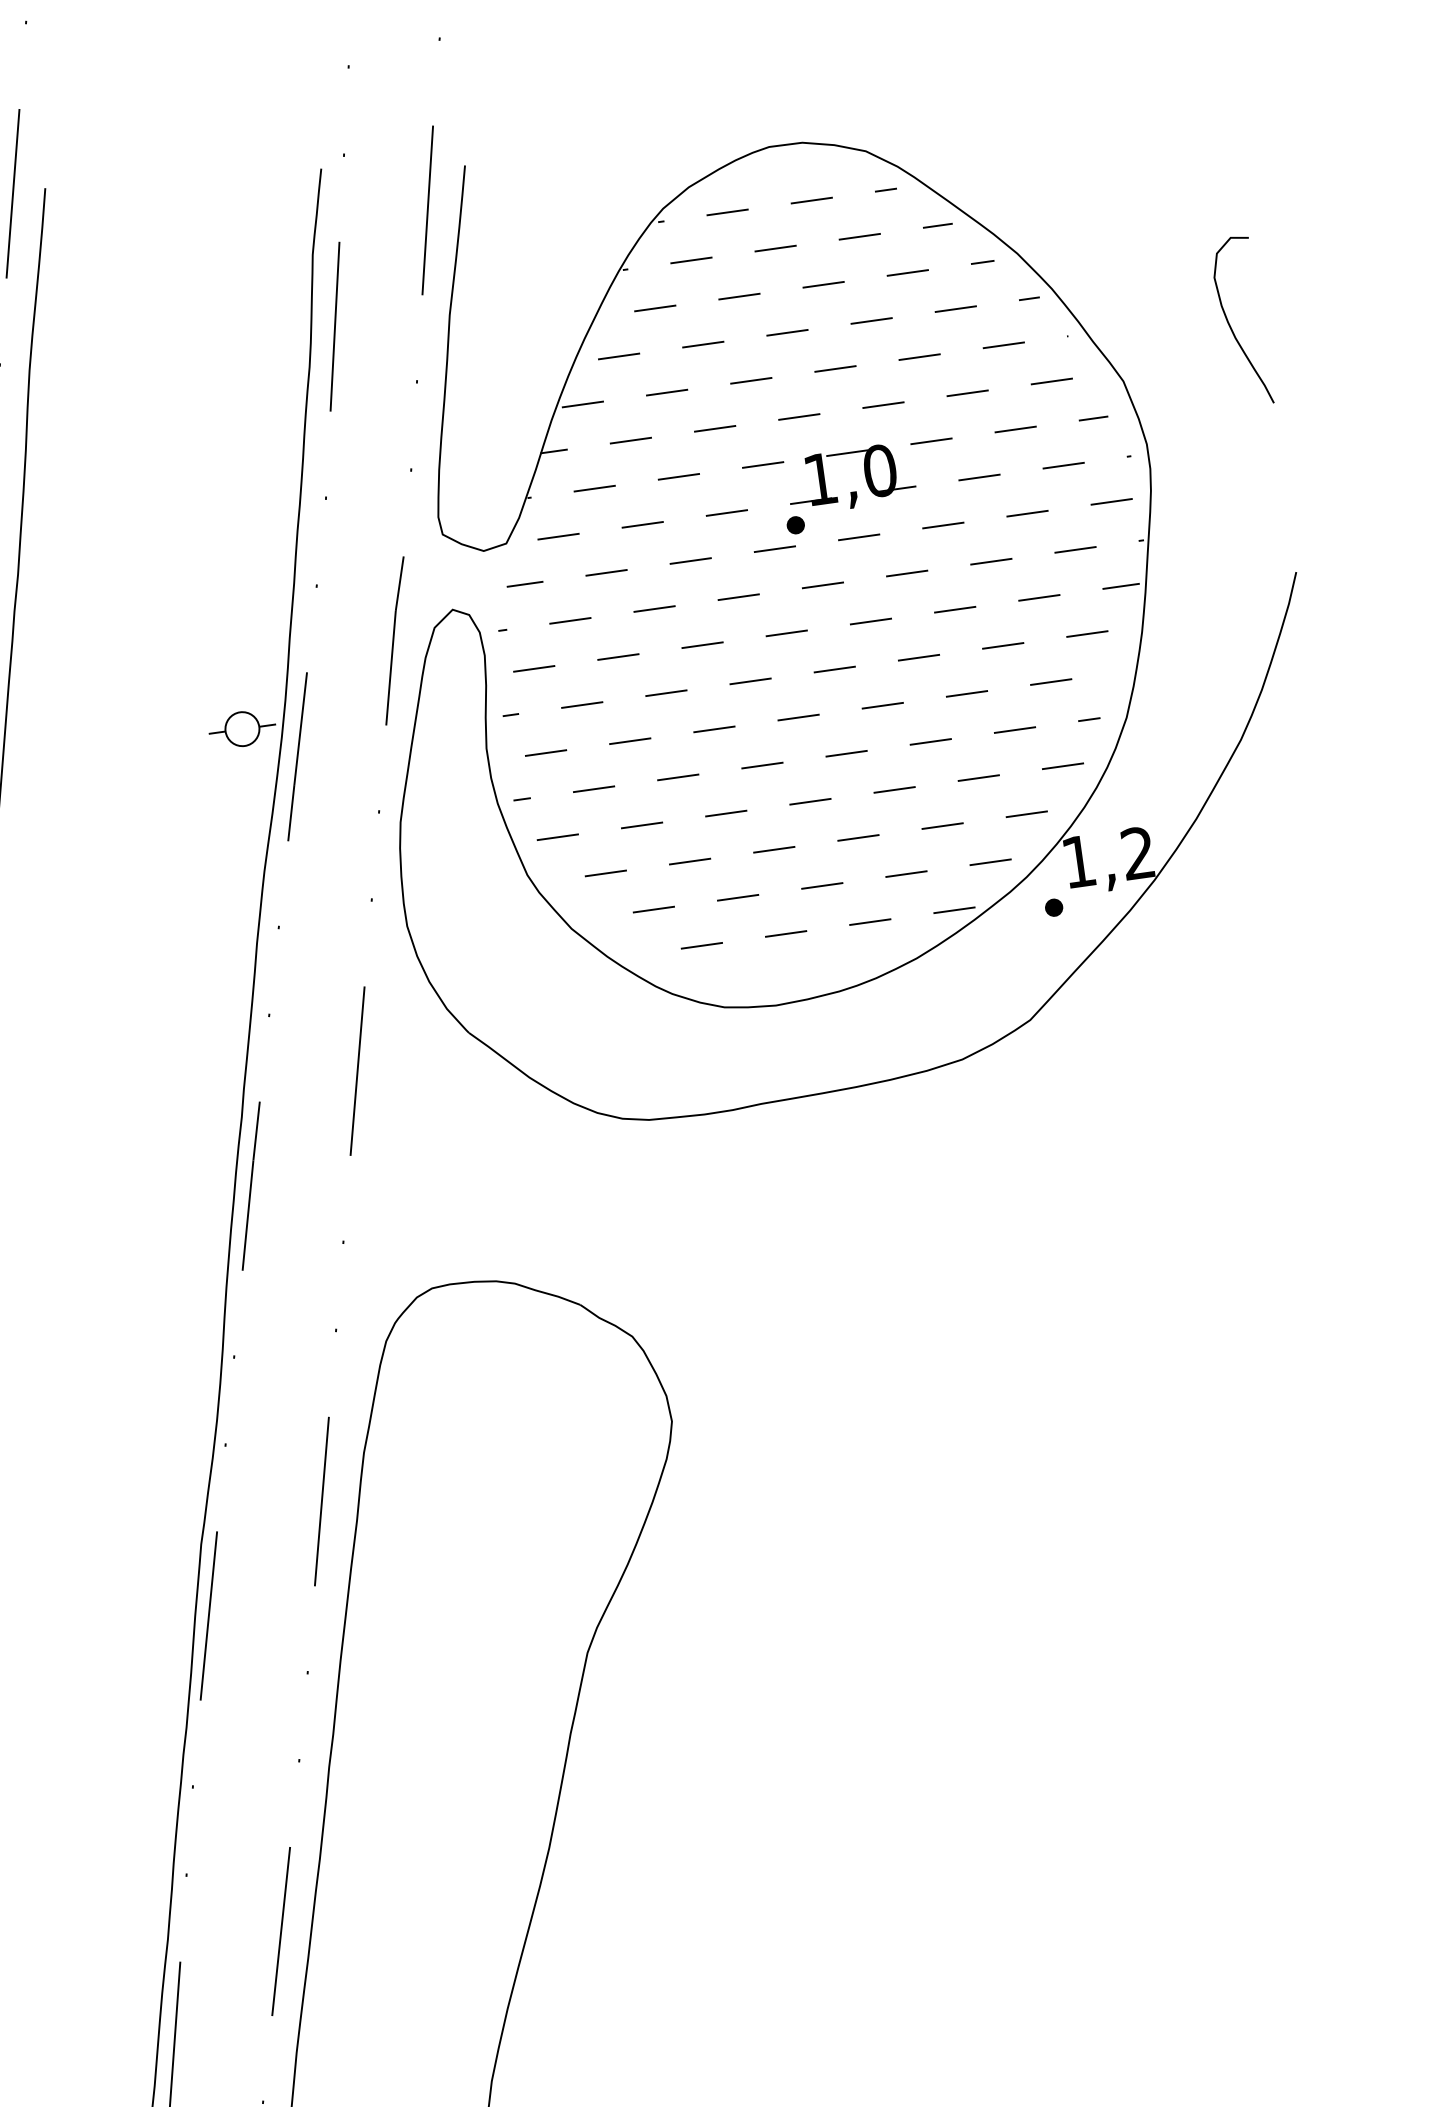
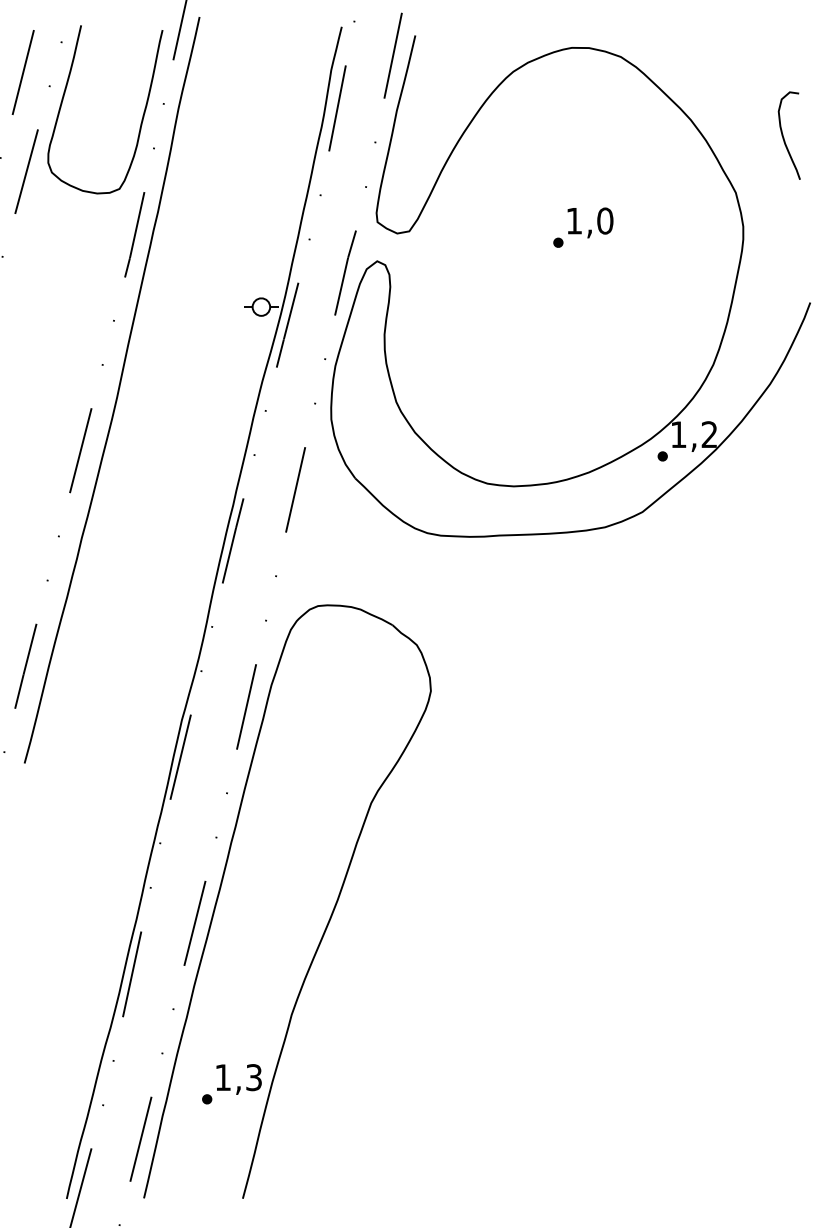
curve: (1232, 326) -> (784, 137), moved
hatch: (813, 565) -> (564, 264), removed

